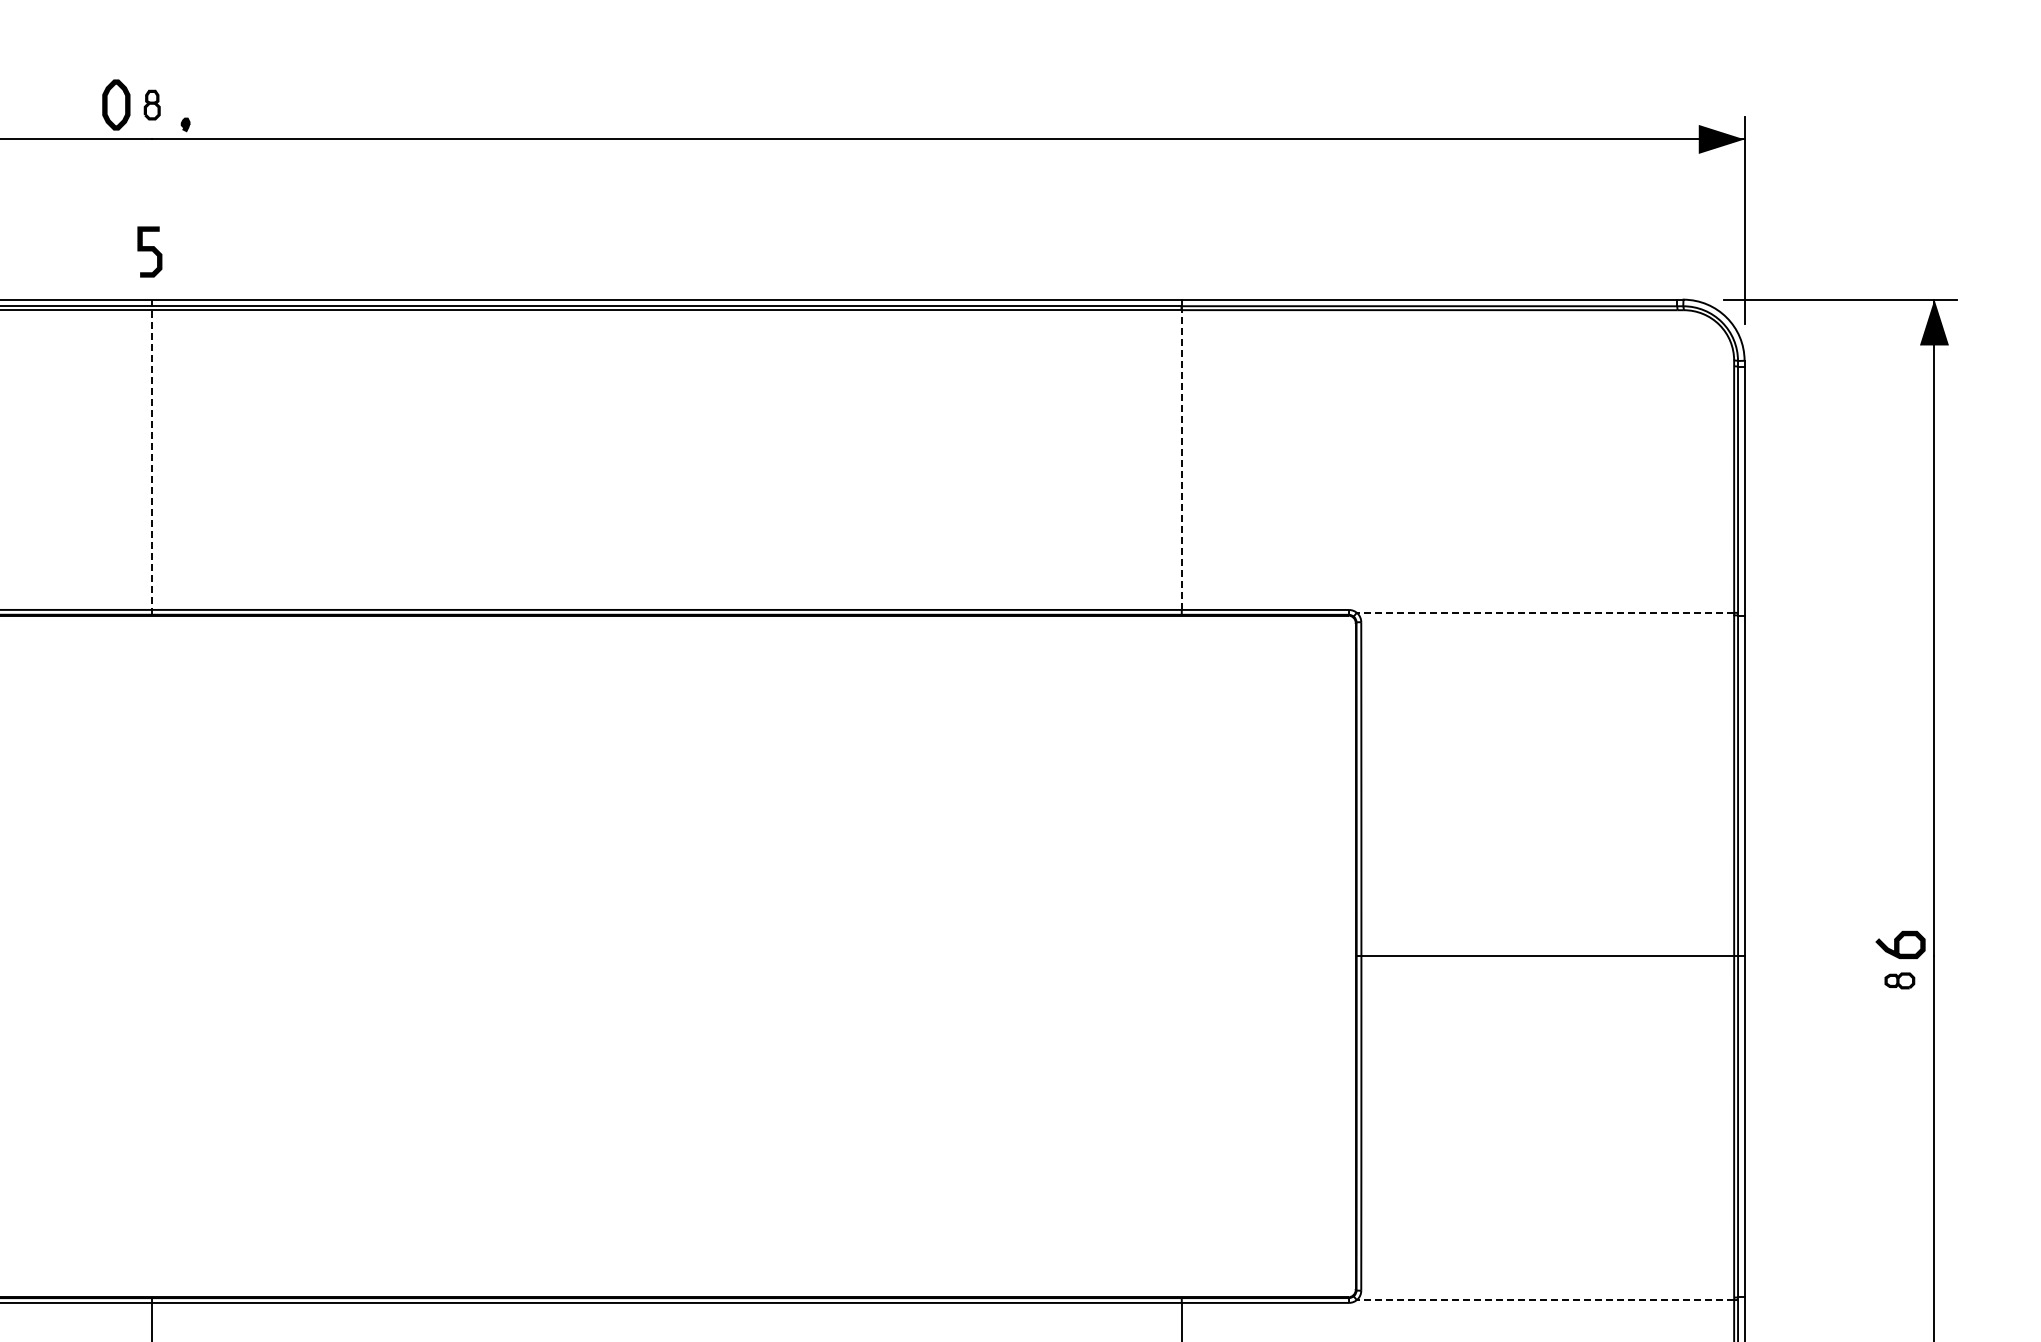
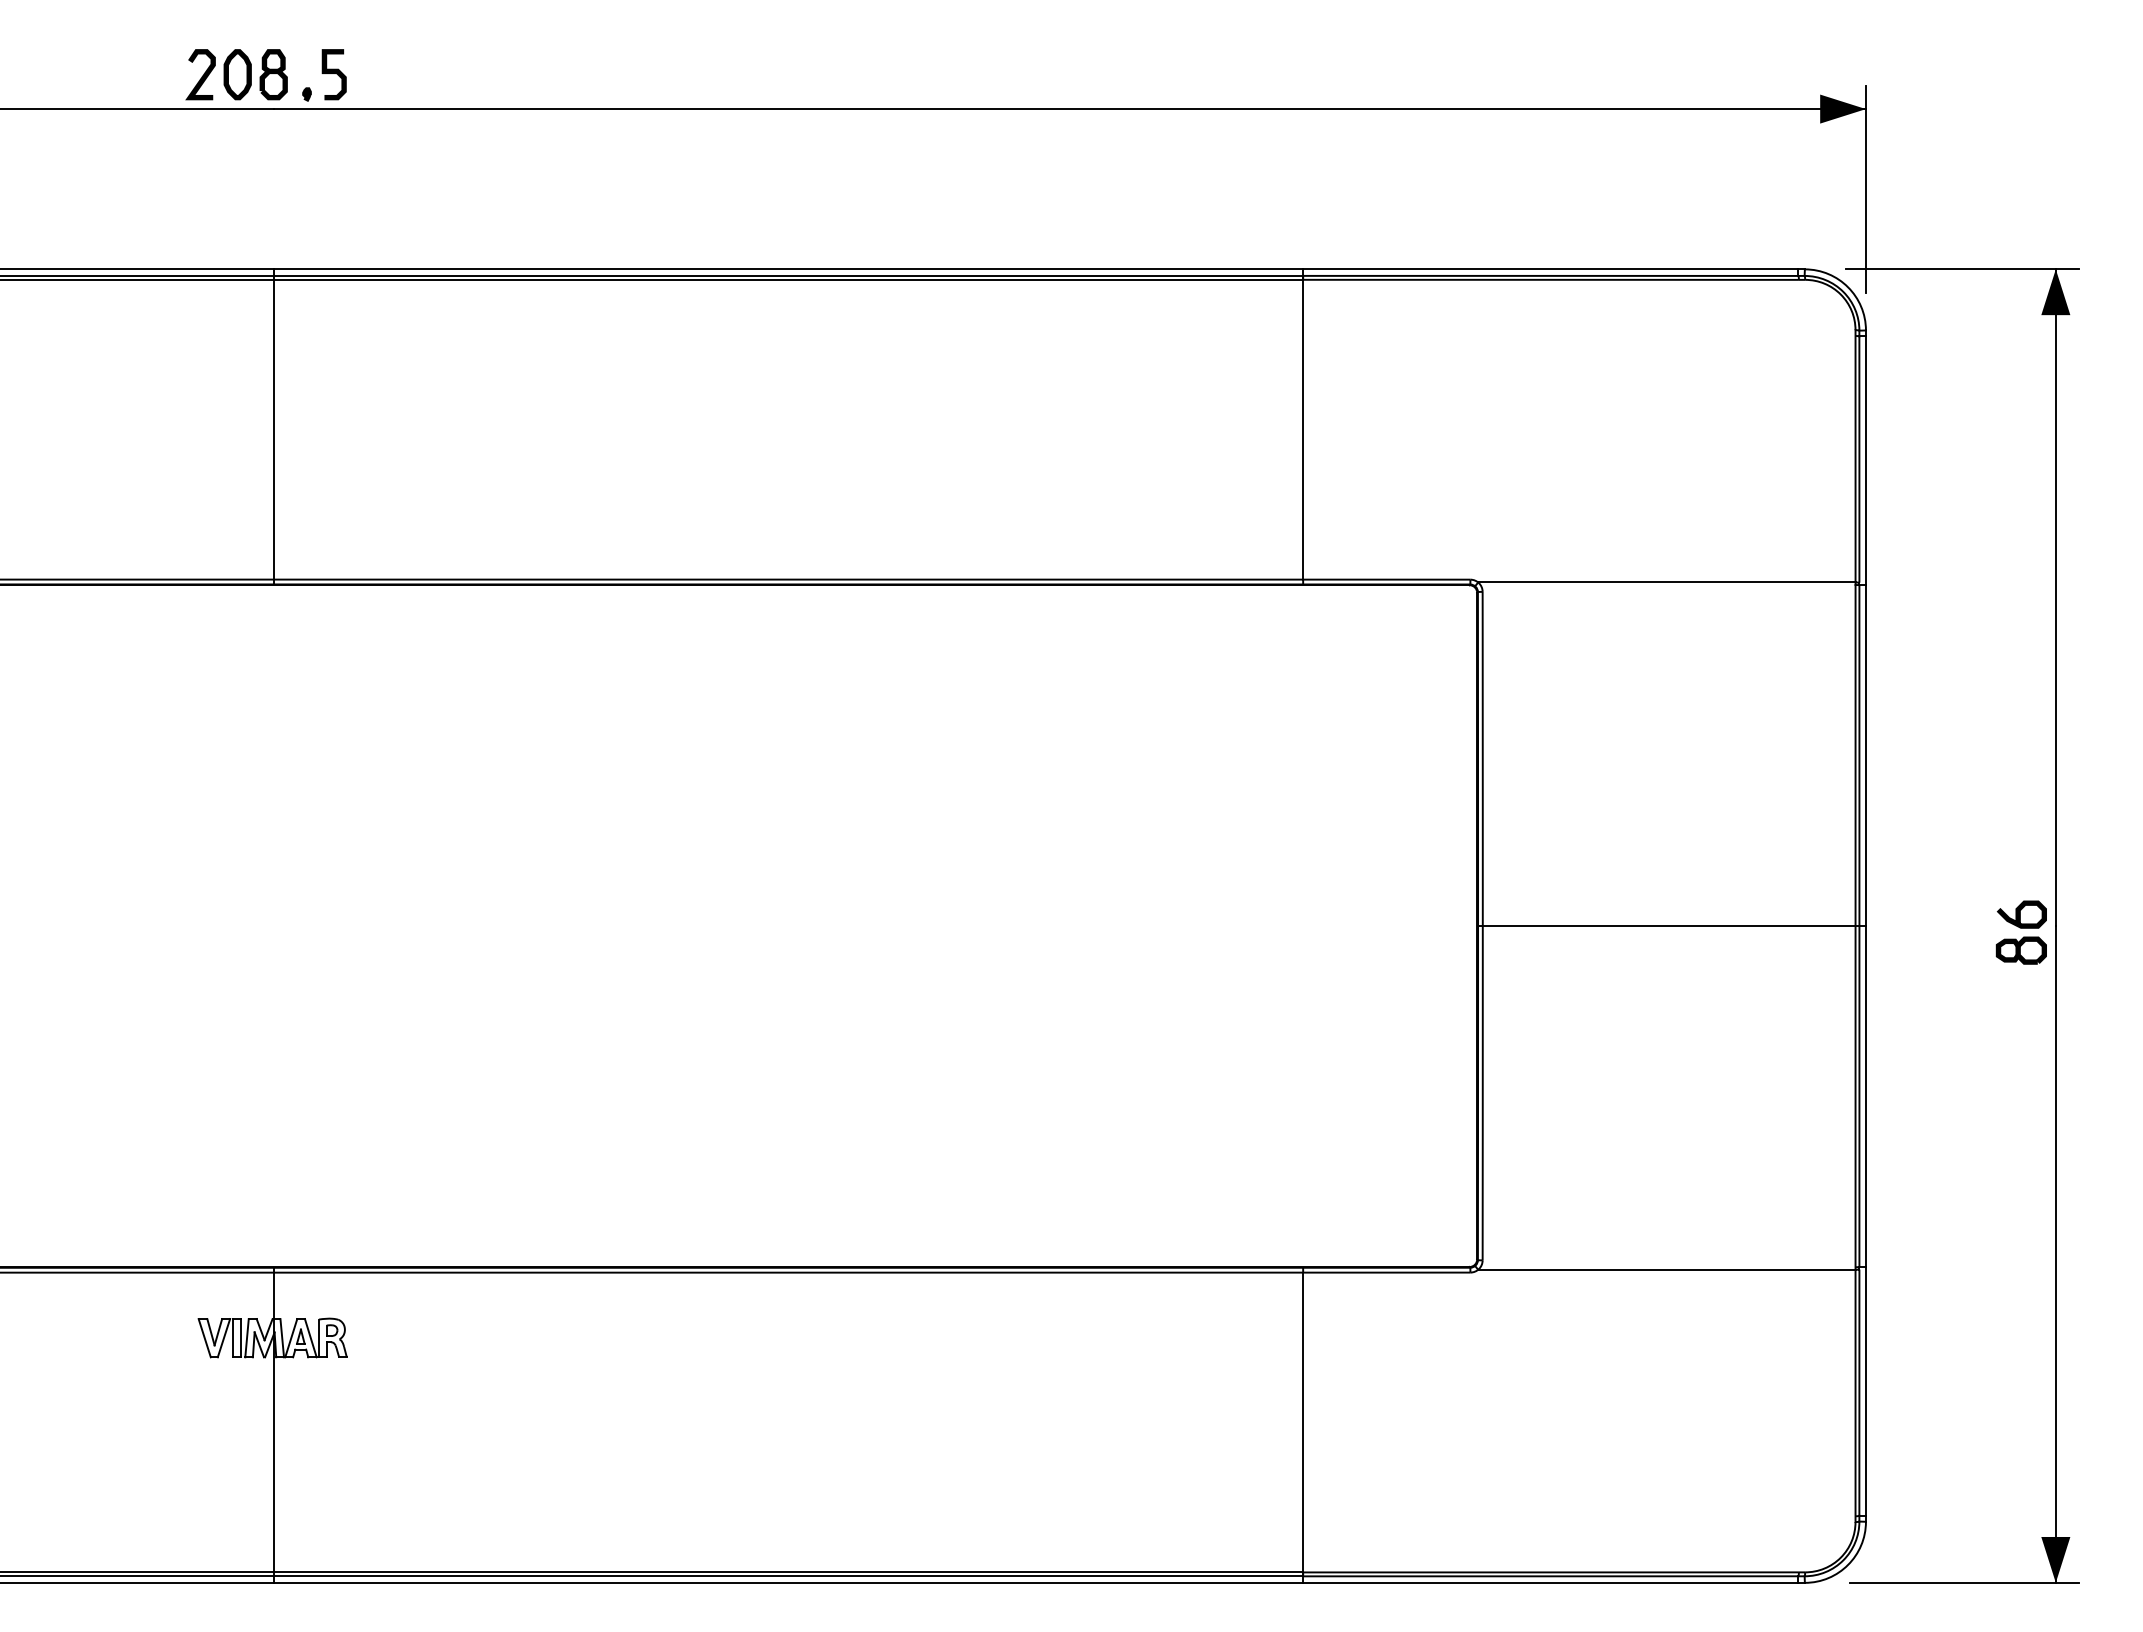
part: (152, 104) -> (273, 74), size x1.67
curve: (81, 105) -> (202, 75), added
curve: (149, 250) -> (333, 73), moved
line: (152, 456) -> (273, 426), dashed -> solid
line: (1182, 459) -> (1303, 429), dashed -> solid
line: (1545, 612) -> (1666, 582), dashed -> solid
part: (1899, 980) -> (2020, 950), size x1.67
line: (1545, 1299) -> (1666, 1269), dashed -> solid

